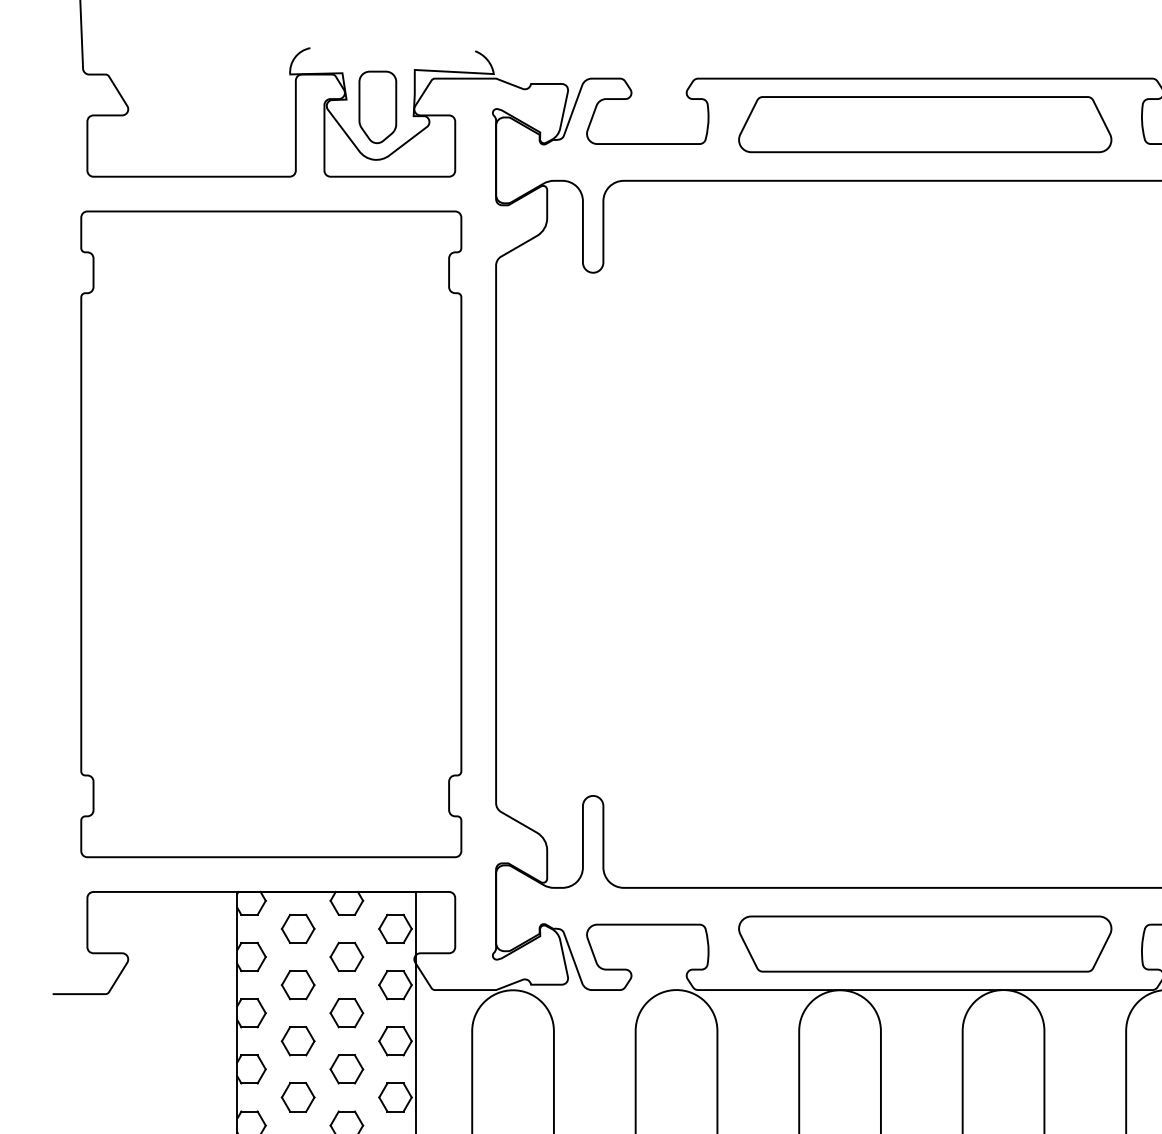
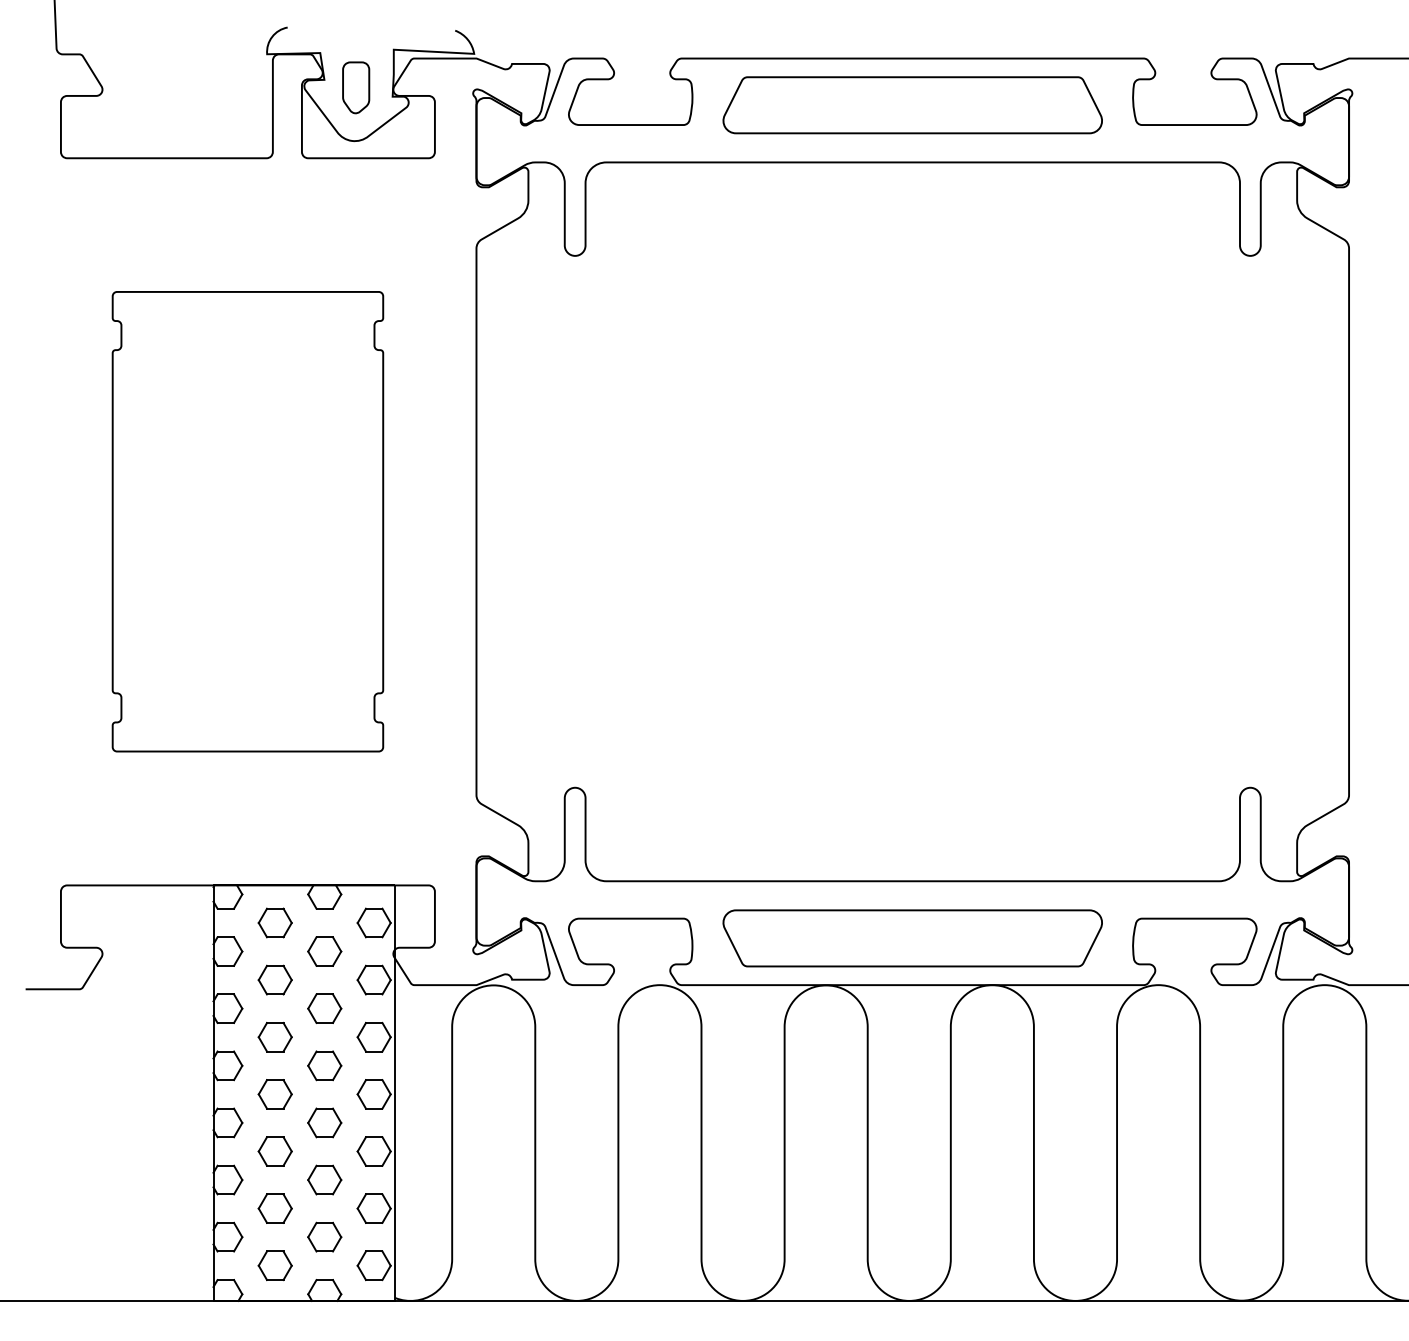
part: (377, 107) -> (355, 87), size x0.7
part: (270, 534) -> (247, 521), size x0.7

